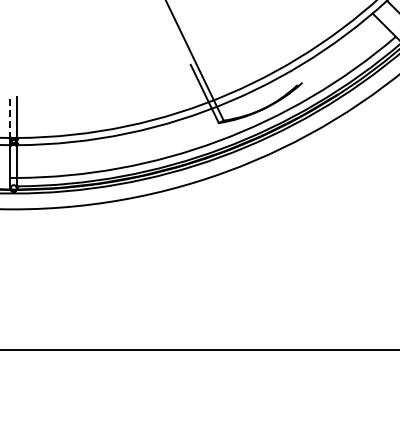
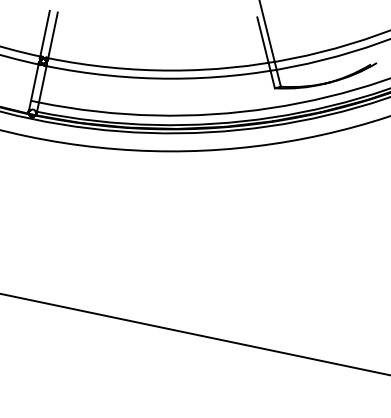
line: (10, 117) -> (45, 33), dashed -> solid

